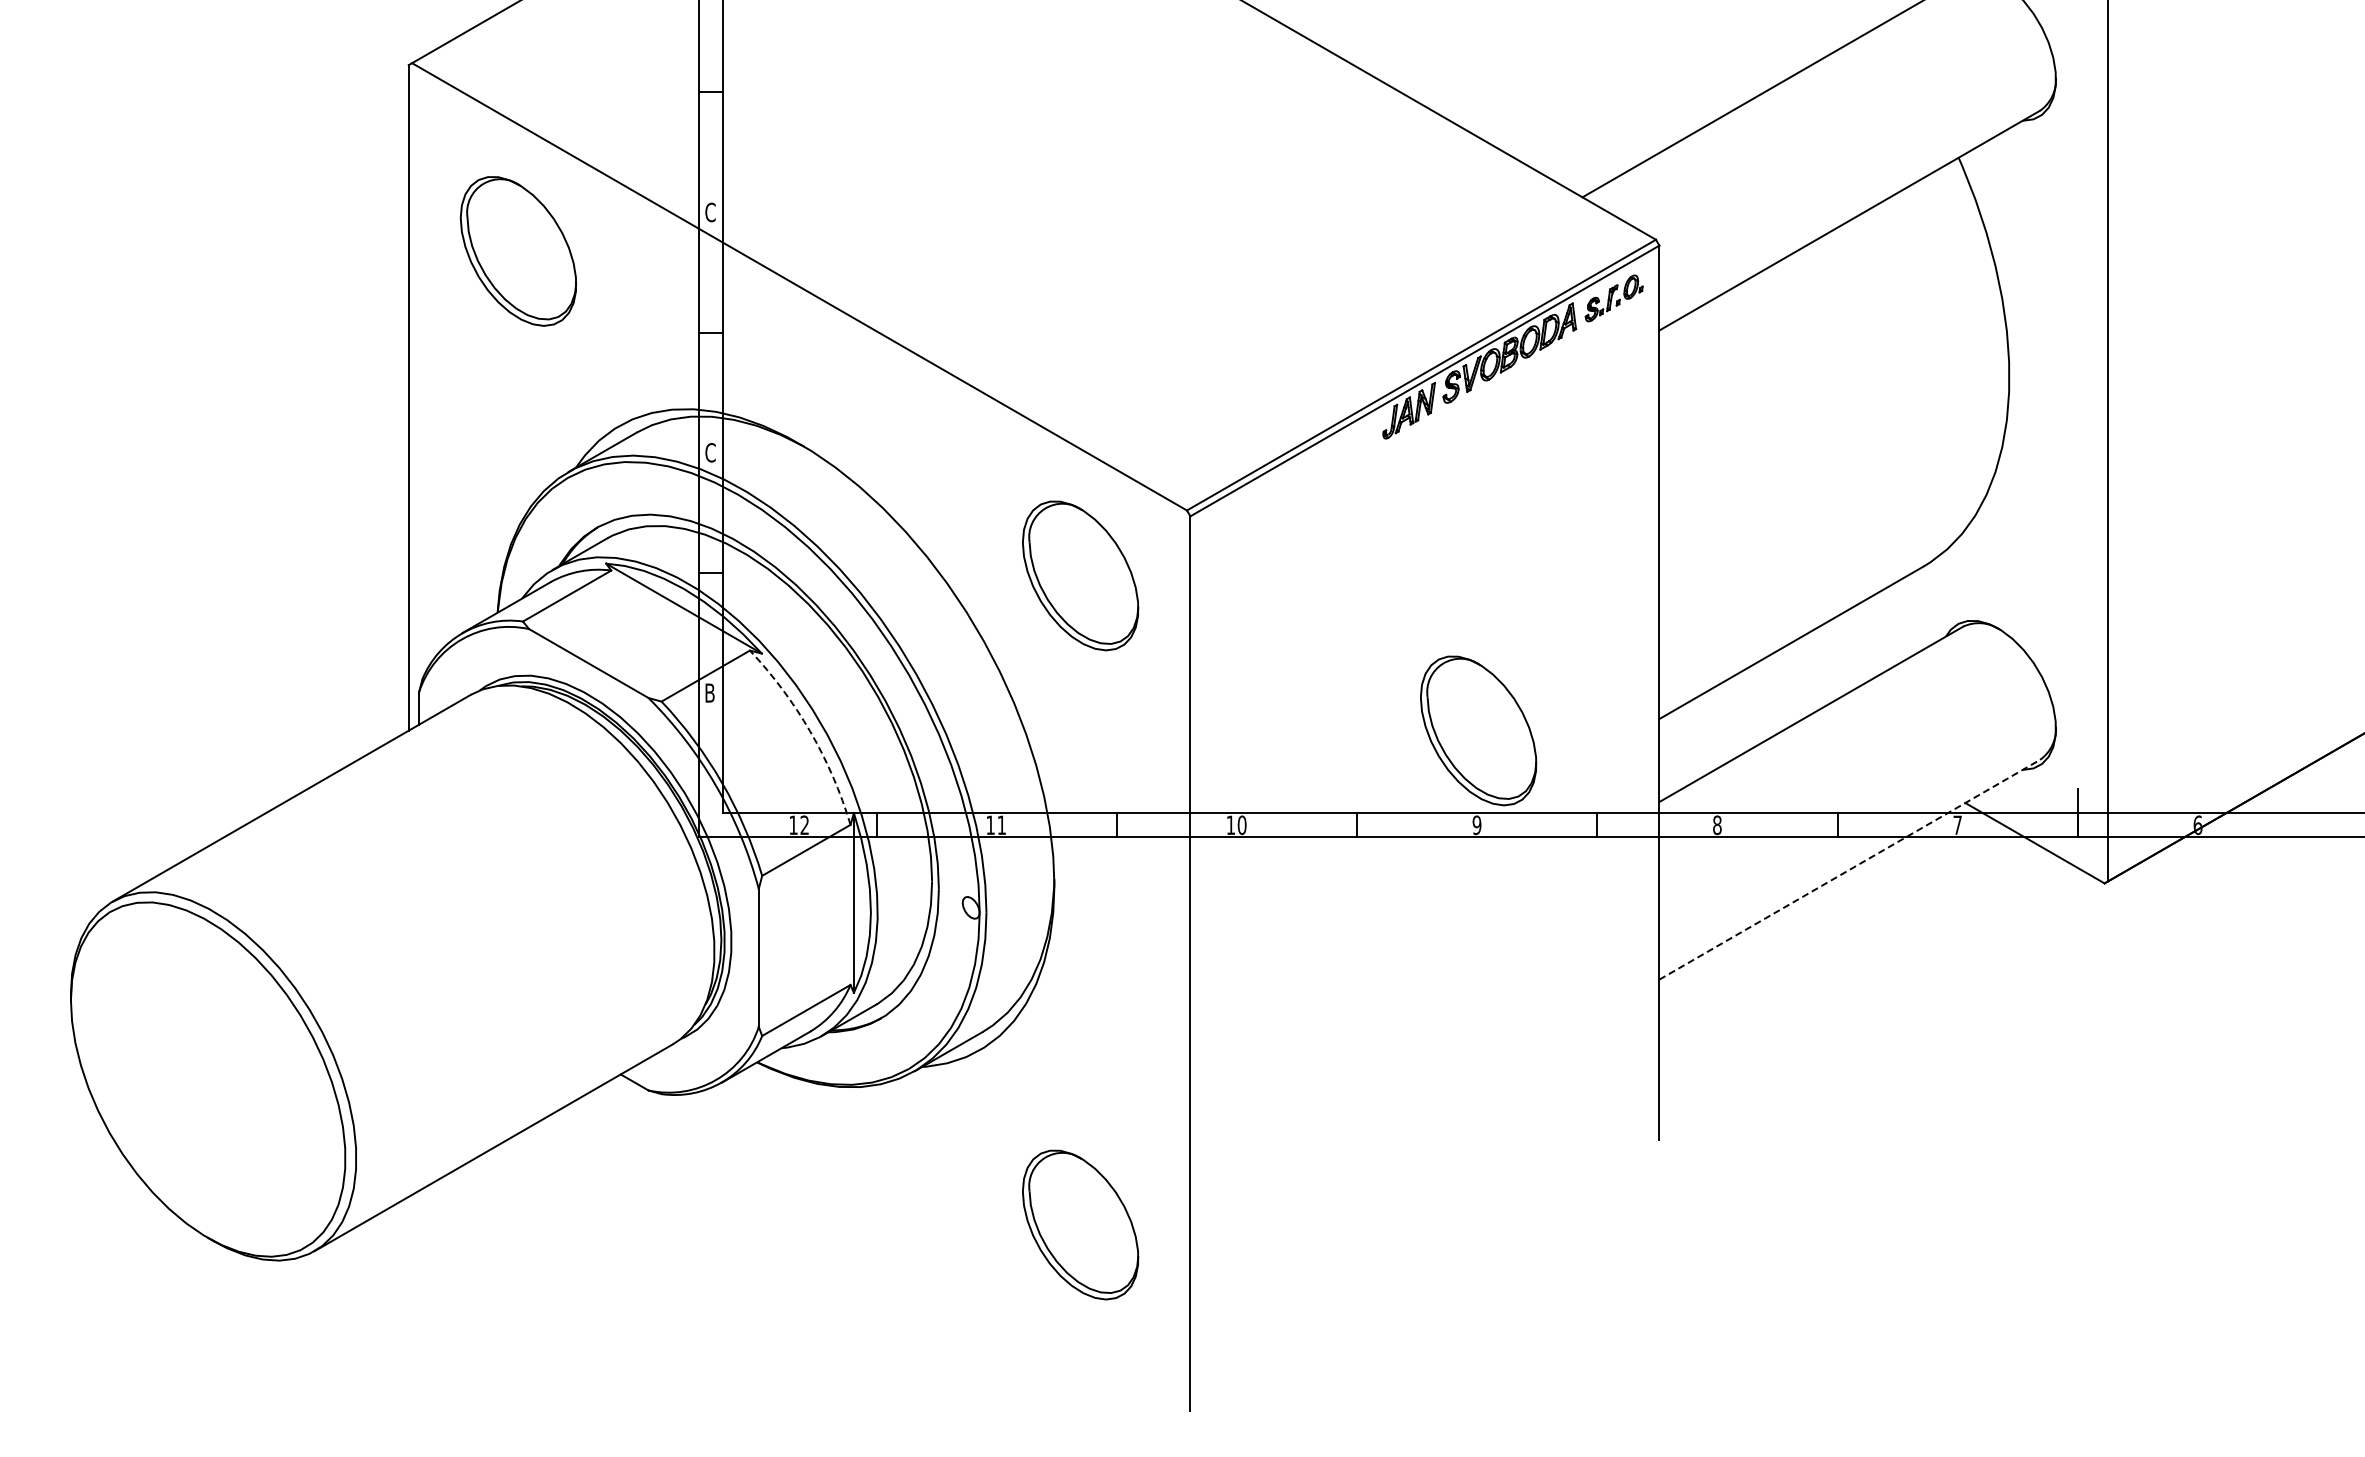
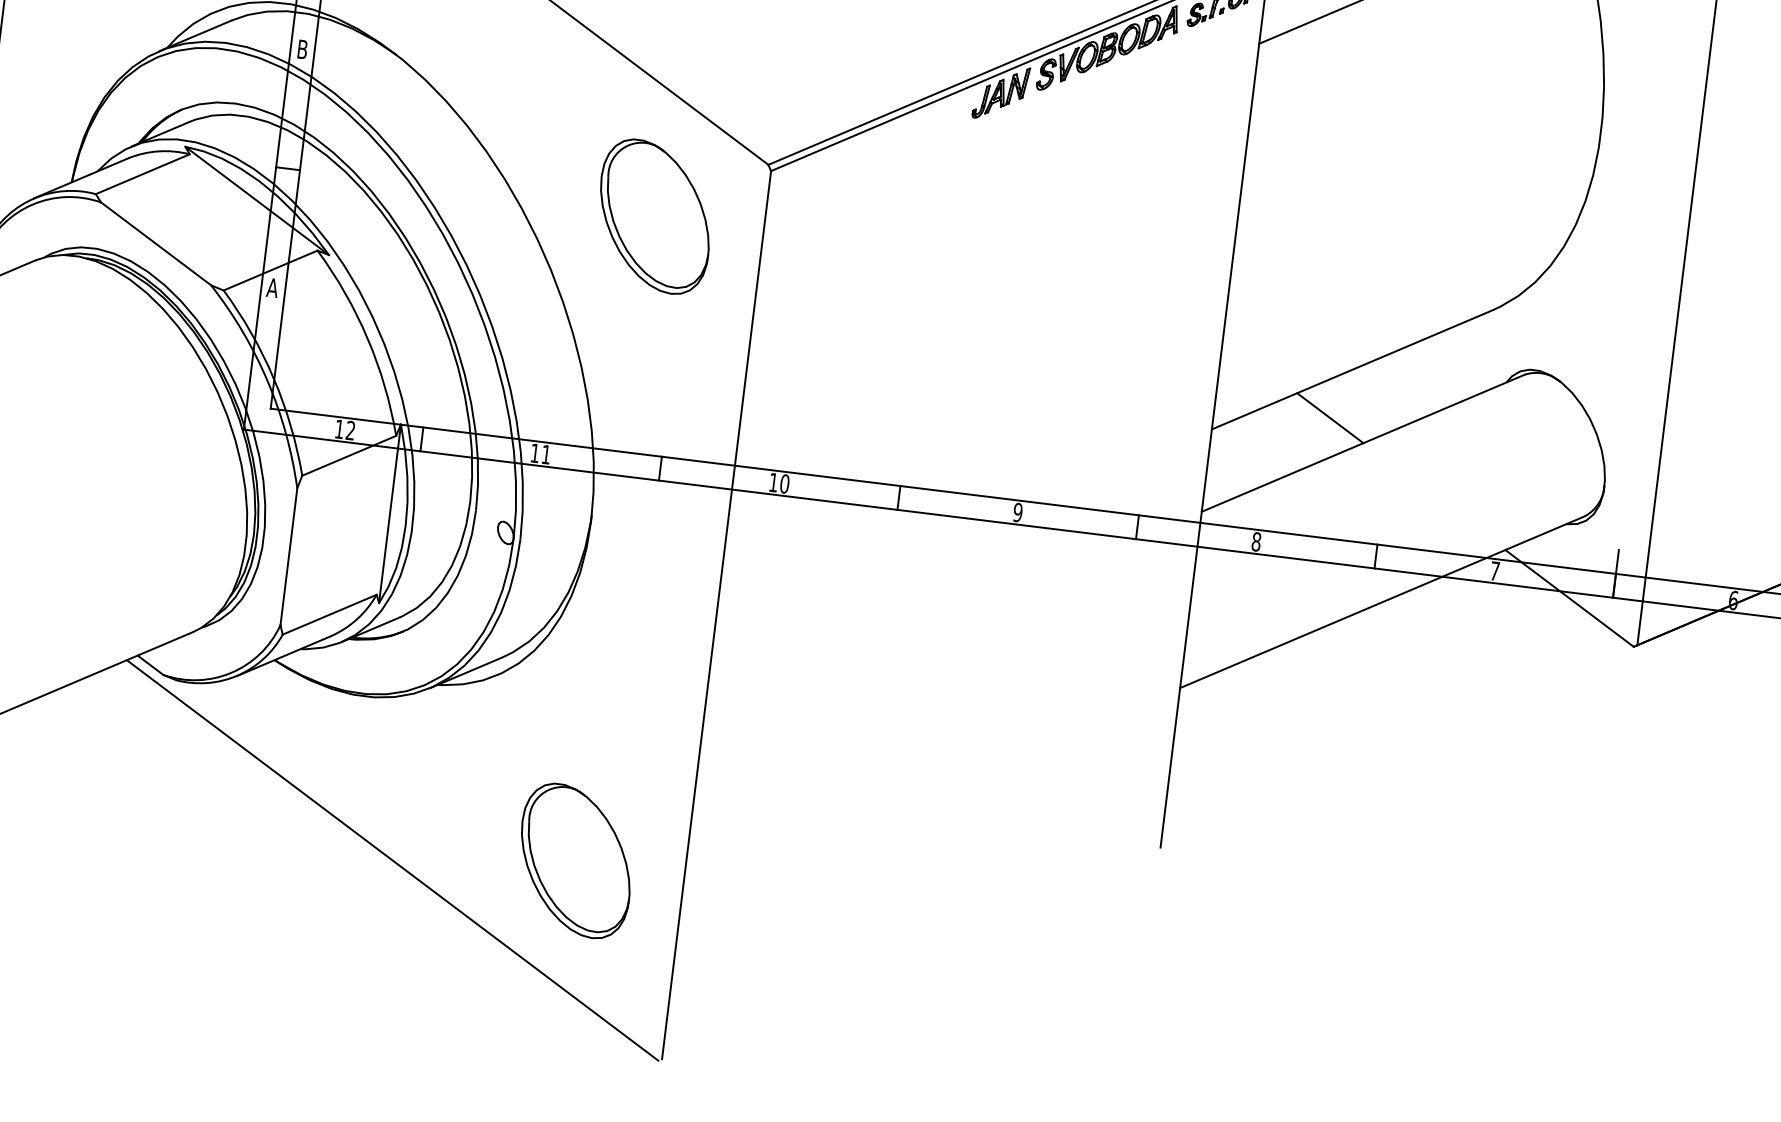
text: (710, 452) -> (302, 49), C -> B
text: (709, 692) -> (272, 287), B -> A
line: (1775, 693) -> (1330, 418), added
part: (1478, 730) -> (1030, 418), removed
arc: (810, 731) -> (367, 338), dashed -> solid
line: (1849, 869) -> (1382, 601), dashed -> solid
line: (898, 1246) -> (392, 860), added

